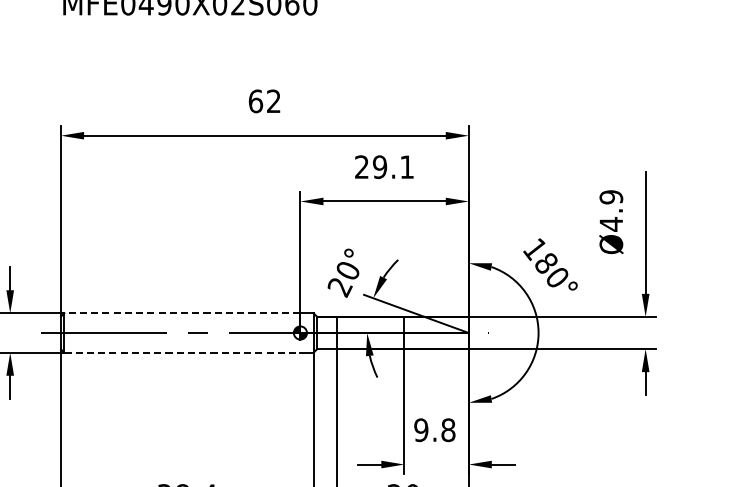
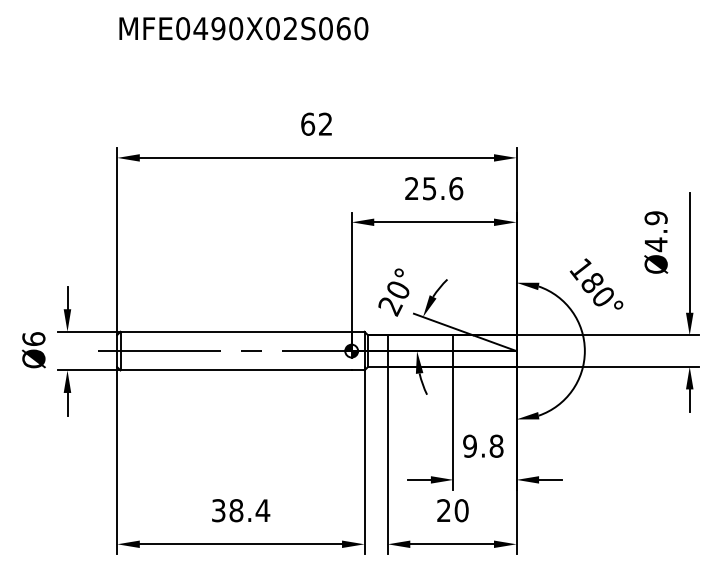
text: (393, 166) -> (442, 188), 29.1 -> 25.6
line: (182, 312) -> (236, 331), dashed -> solid
line: (182, 352) -> (236, 370), dashed -> solid

